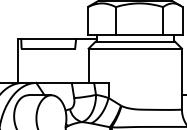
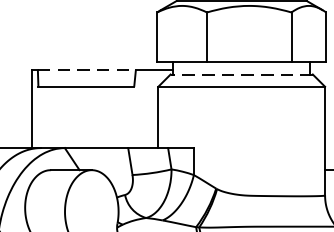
line: (49, 39) -> (88, 70), solid -> dashed
line: (135, 41) -> (242, 73), solid -> dashed

